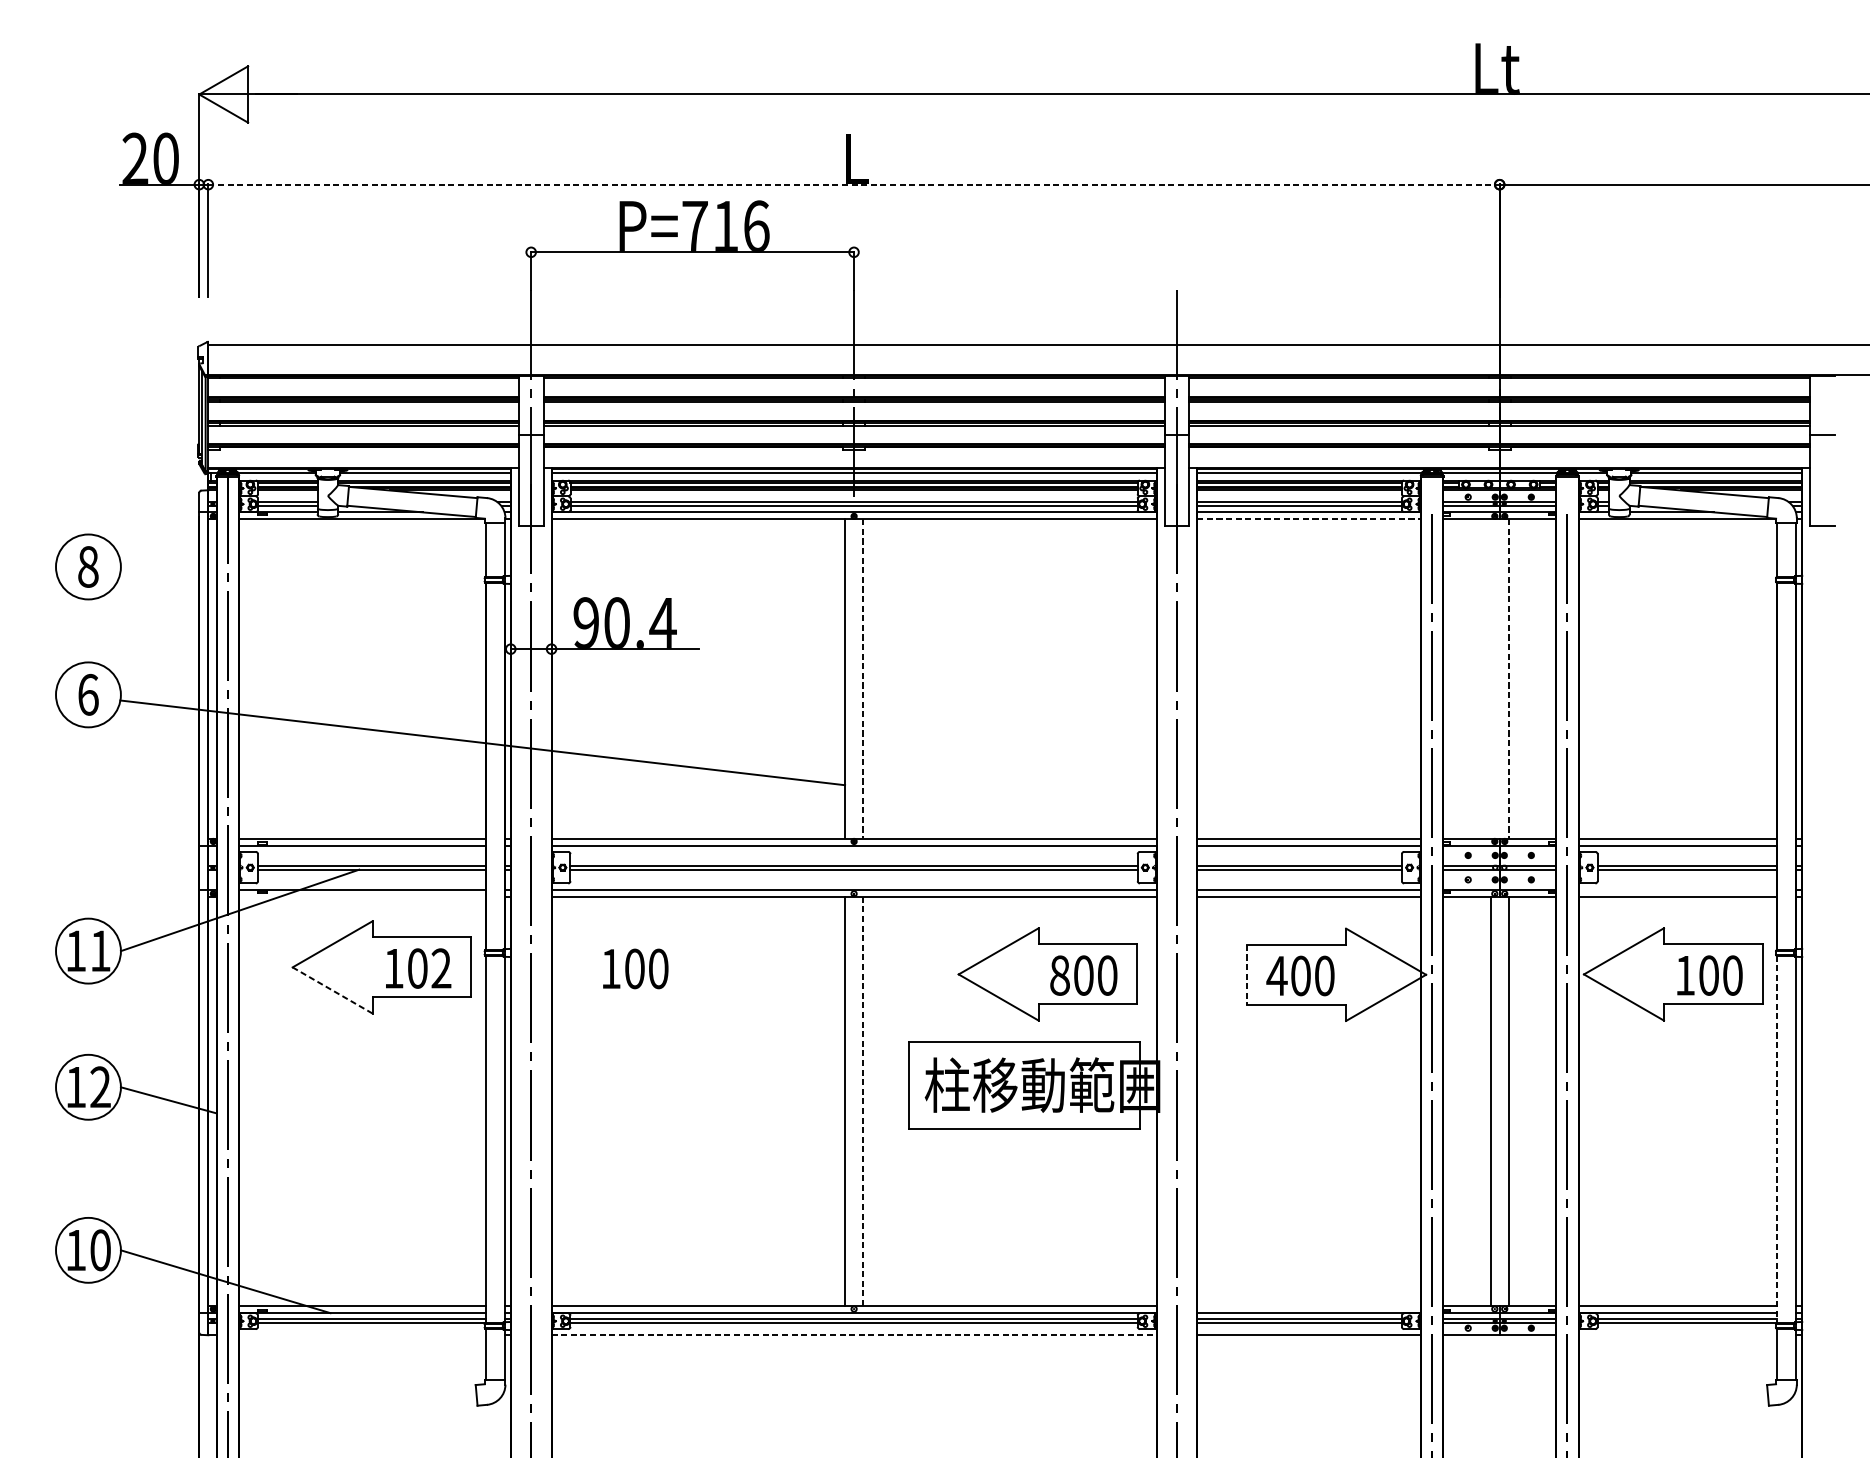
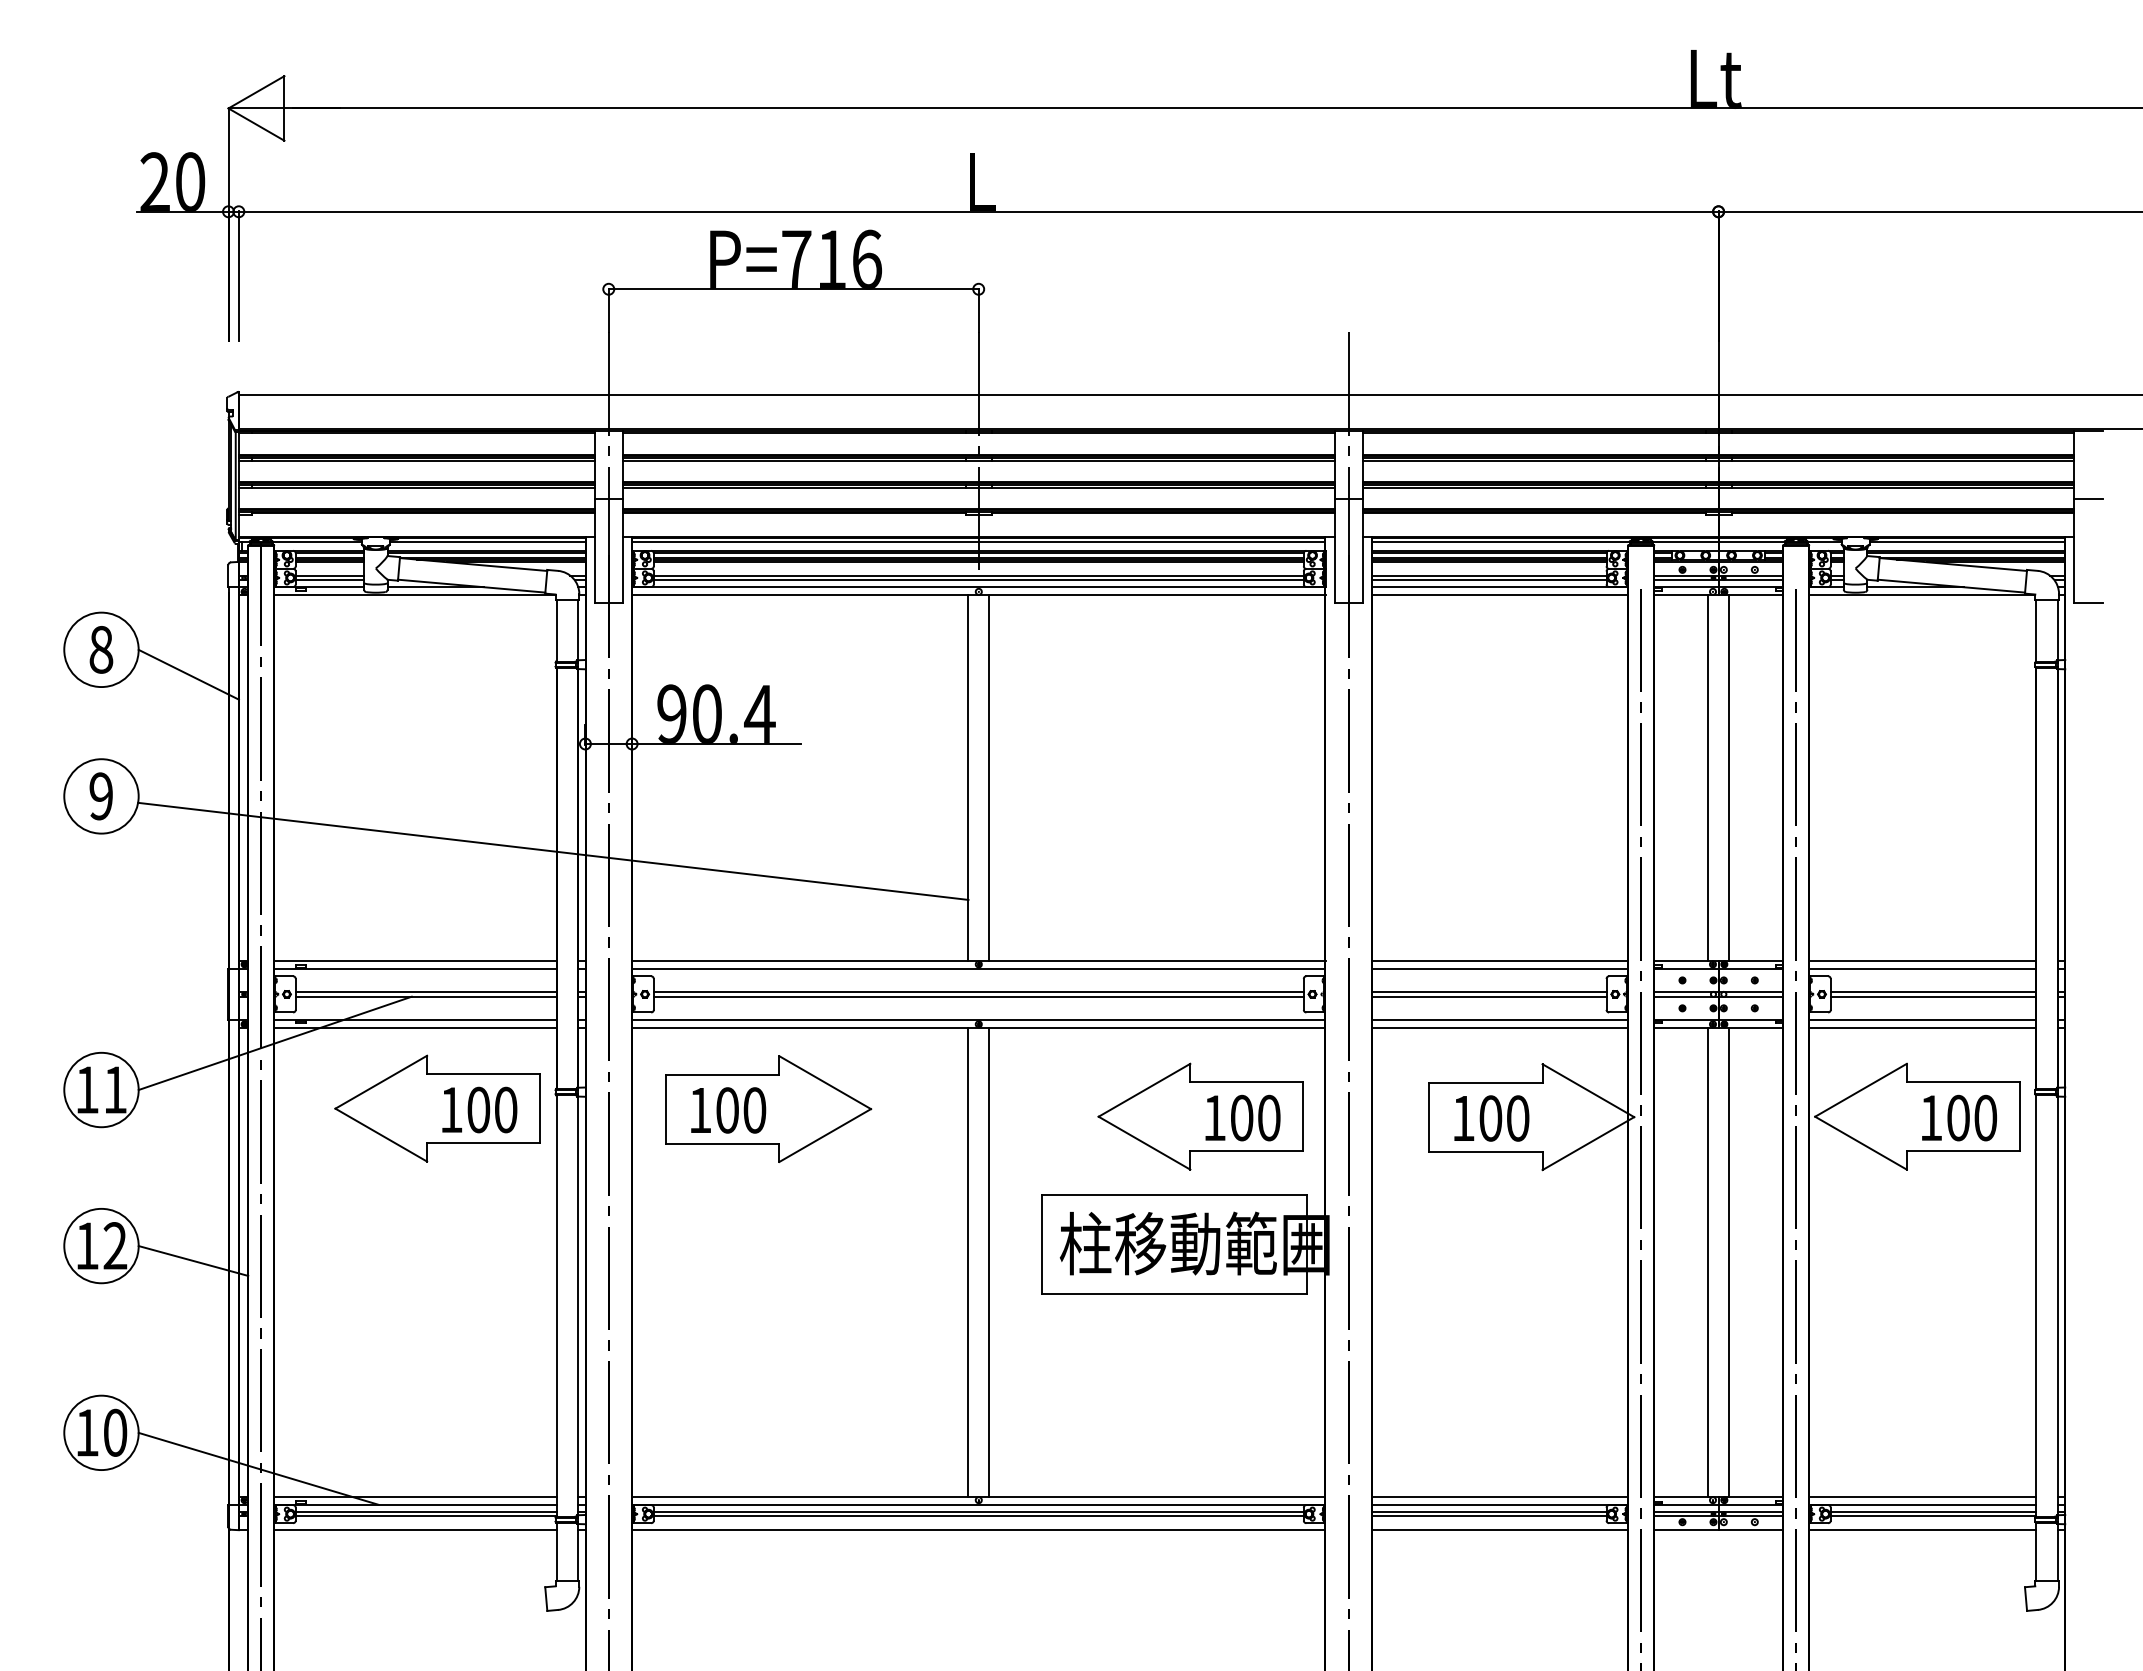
line: (853, 184) -> (978, 211), dashed -> solid
line: (1309, 519) -> (1500, 595), dashed -> solid
line: (164, 588) -> (188, 674), added
line: (863, 679) -> (989, 778), dashed -> solid
line: (1490, 679) -> (1708, 778), added
line: (1509, 679) -> (1729, 778), dashed -> solid
text: (88, 694) -> (101, 796), 6 -> 9
line: (1677, 889) -> (1922, 1019), added
line: (362, 896) -> (415, 1027), added
part: (670, 967) -> (768, 1108), added
text: (441, 968) -> (505, 1109), 102 -> 100
text: (1059, 975) -> (1214, 1118), 800 -> 100
line: (1247, 975) -> (1429, 1117), dashed -> solid
text: (1277, 975) -> (1463, 1118), 400 -> 100
line: (332, 990) -> (381, 1135), dashed -> solid
line: (863, 1101) -> (989, 1262), dashed -> solid
line: (1777, 1139) -> (2036, 1305), dashed -> solid
line: (1308, 1305) -> (1499, 1496), added
line: (362, 1334) -> (415, 1529), added
line: (853, 1334) -> (978, 1529), dashed -> solid
line: (1677, 1334) -> (1922, 1529), added

